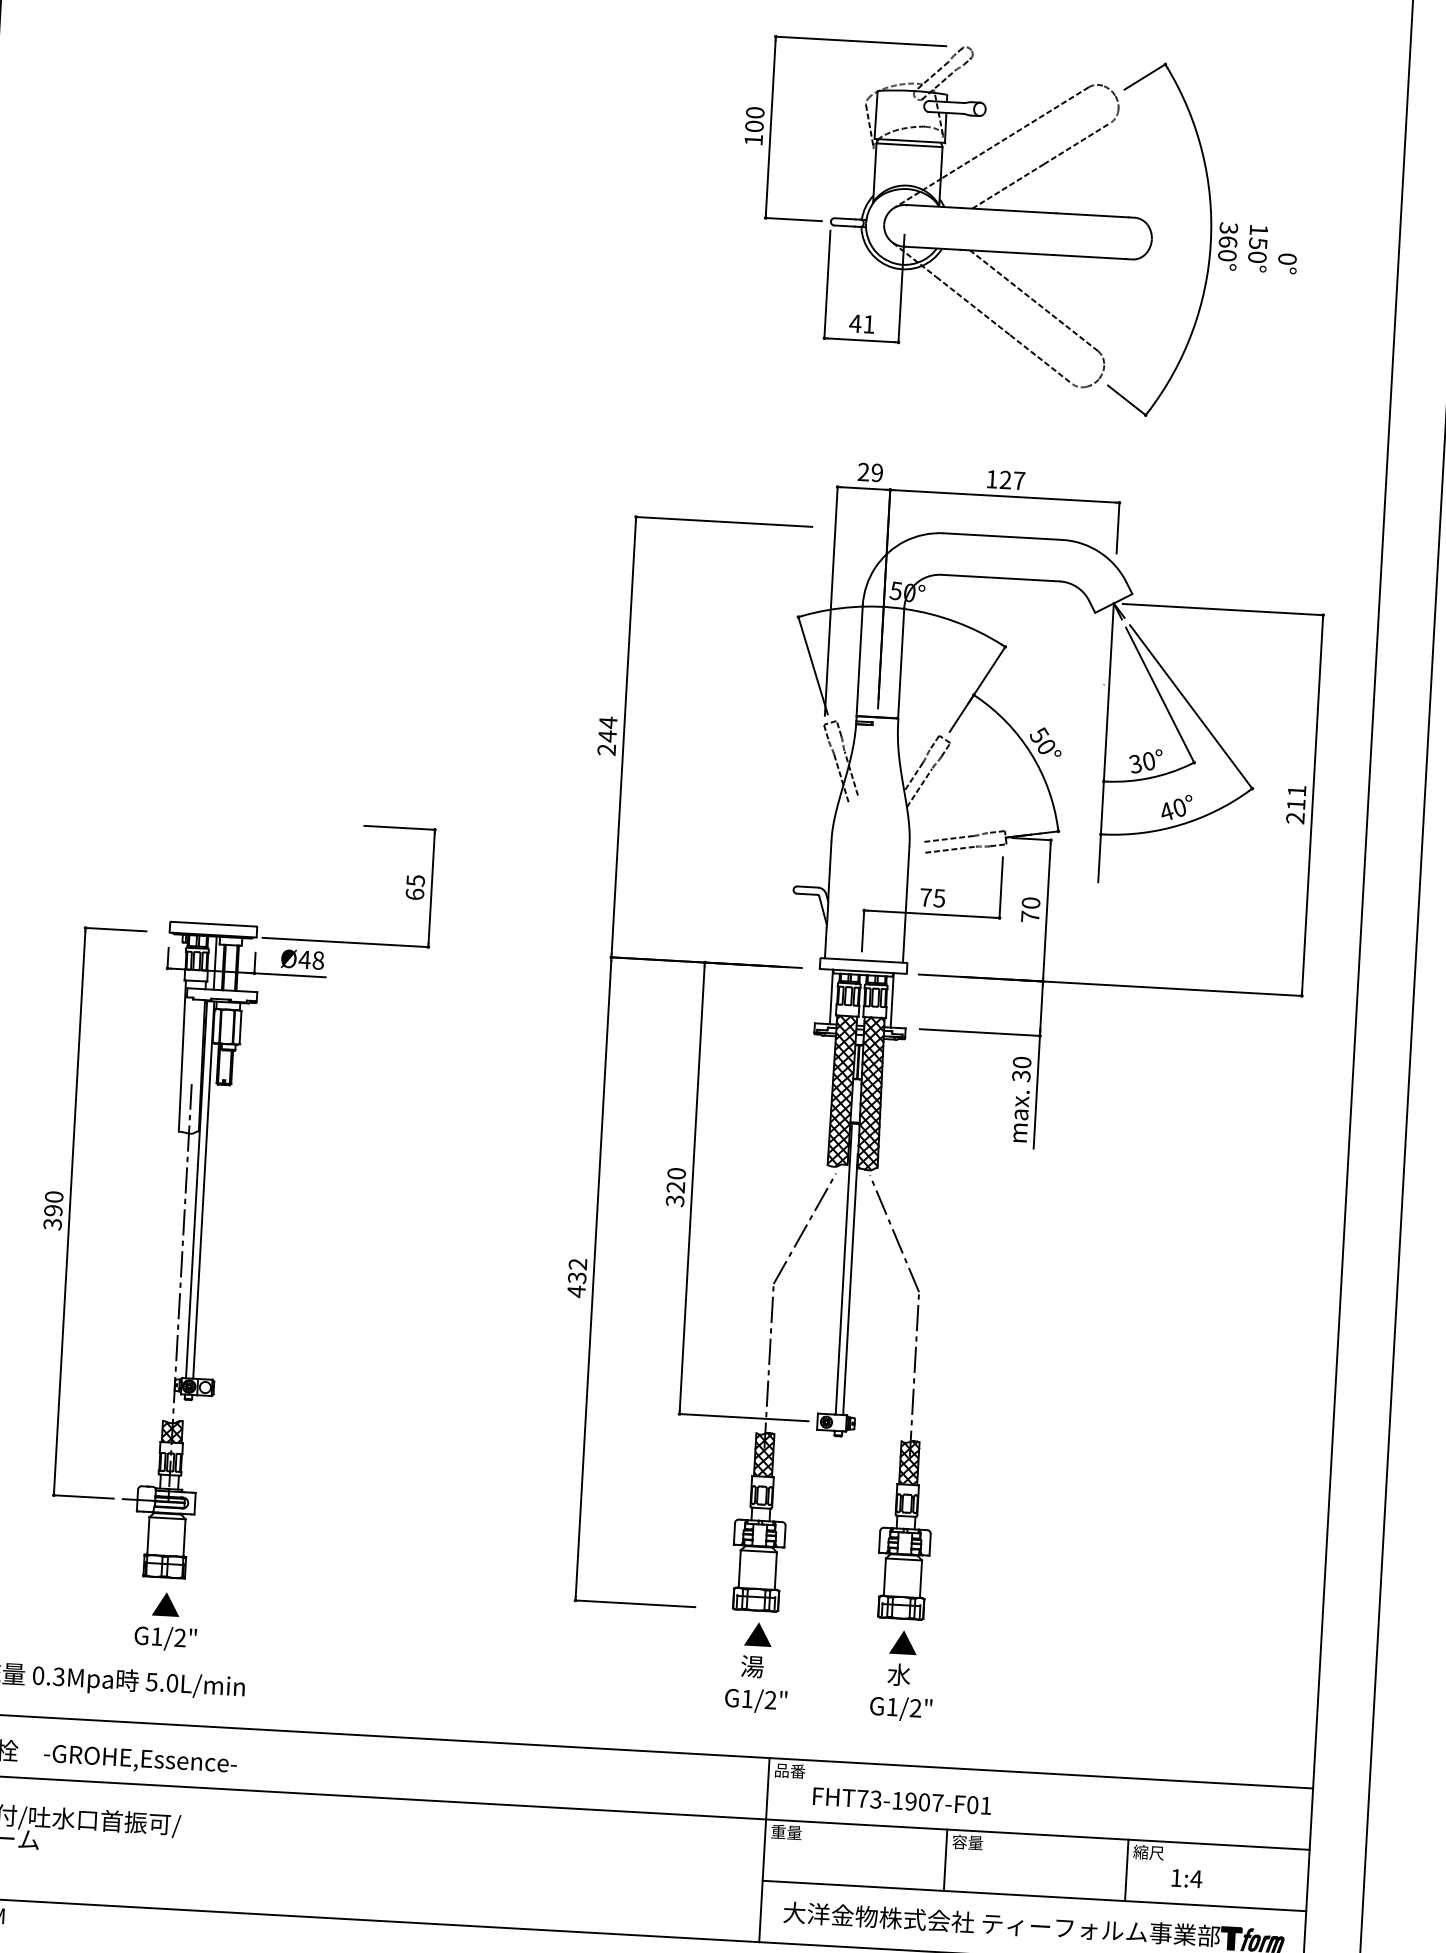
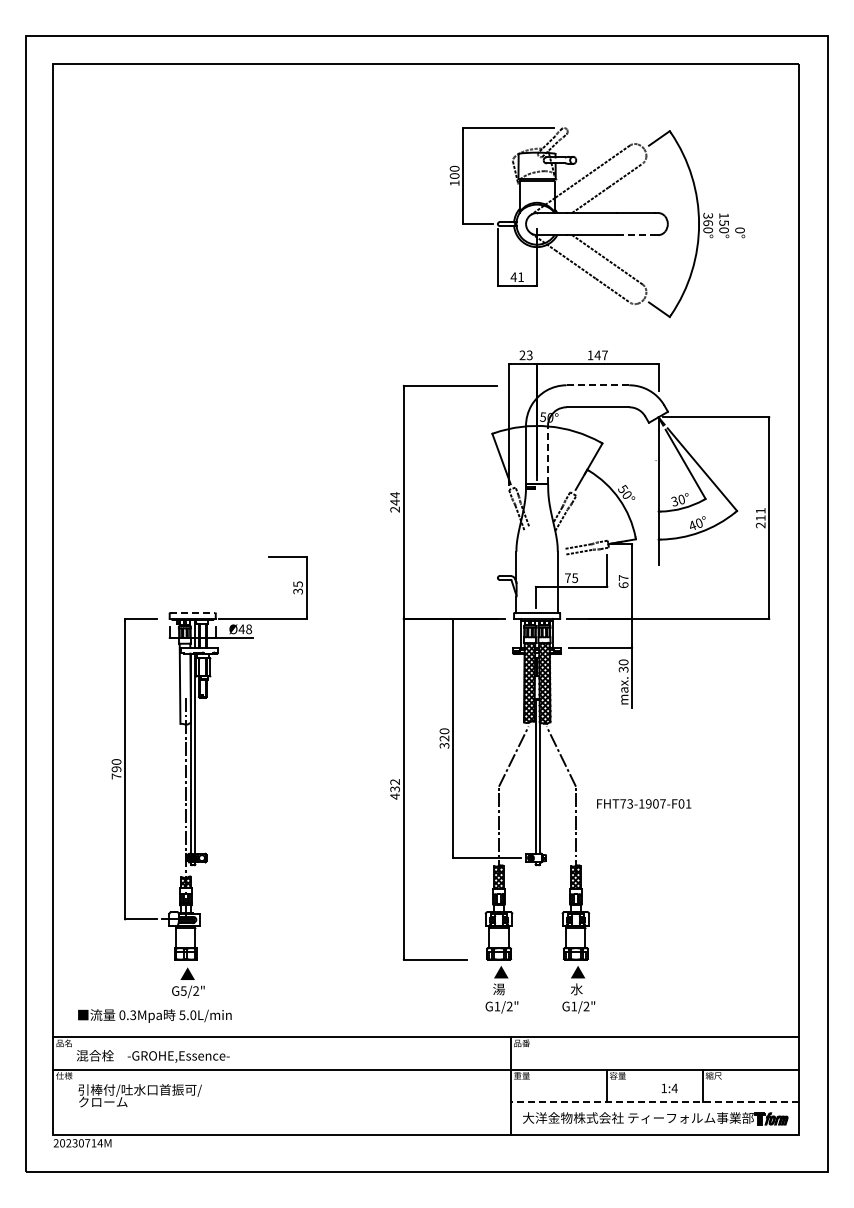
line: (1091, 257) -> (636, 235), solid -> dashed
text: (876, 473) -> (529, 355), 29 -> 23
text: (1005, 480) -> (597, 355), 127 -> 147
line: (1002, 536) -> (597, 385), solid -> dashed
line: (902, 662) -> (548, 454), solid -> dashed
text: (413, 894) -> (297, 591), 65 -> 35
text: (1030, 909) -> (623, 581), 70 -> 67
line: (213, 924) -> (192, 613), solid -> dashed
text: (52, 1224) -> (116, 776), 390 -> 790
text: (156, 1635) -> (183, 990), G1/2" -> G5/2"
text: (902, 1800) -> (644, 803), moved
text: (1186, 1878) -> (669, 1088), moved
line: (1033, 1896) -> (654, 1102), solid -> dashed

